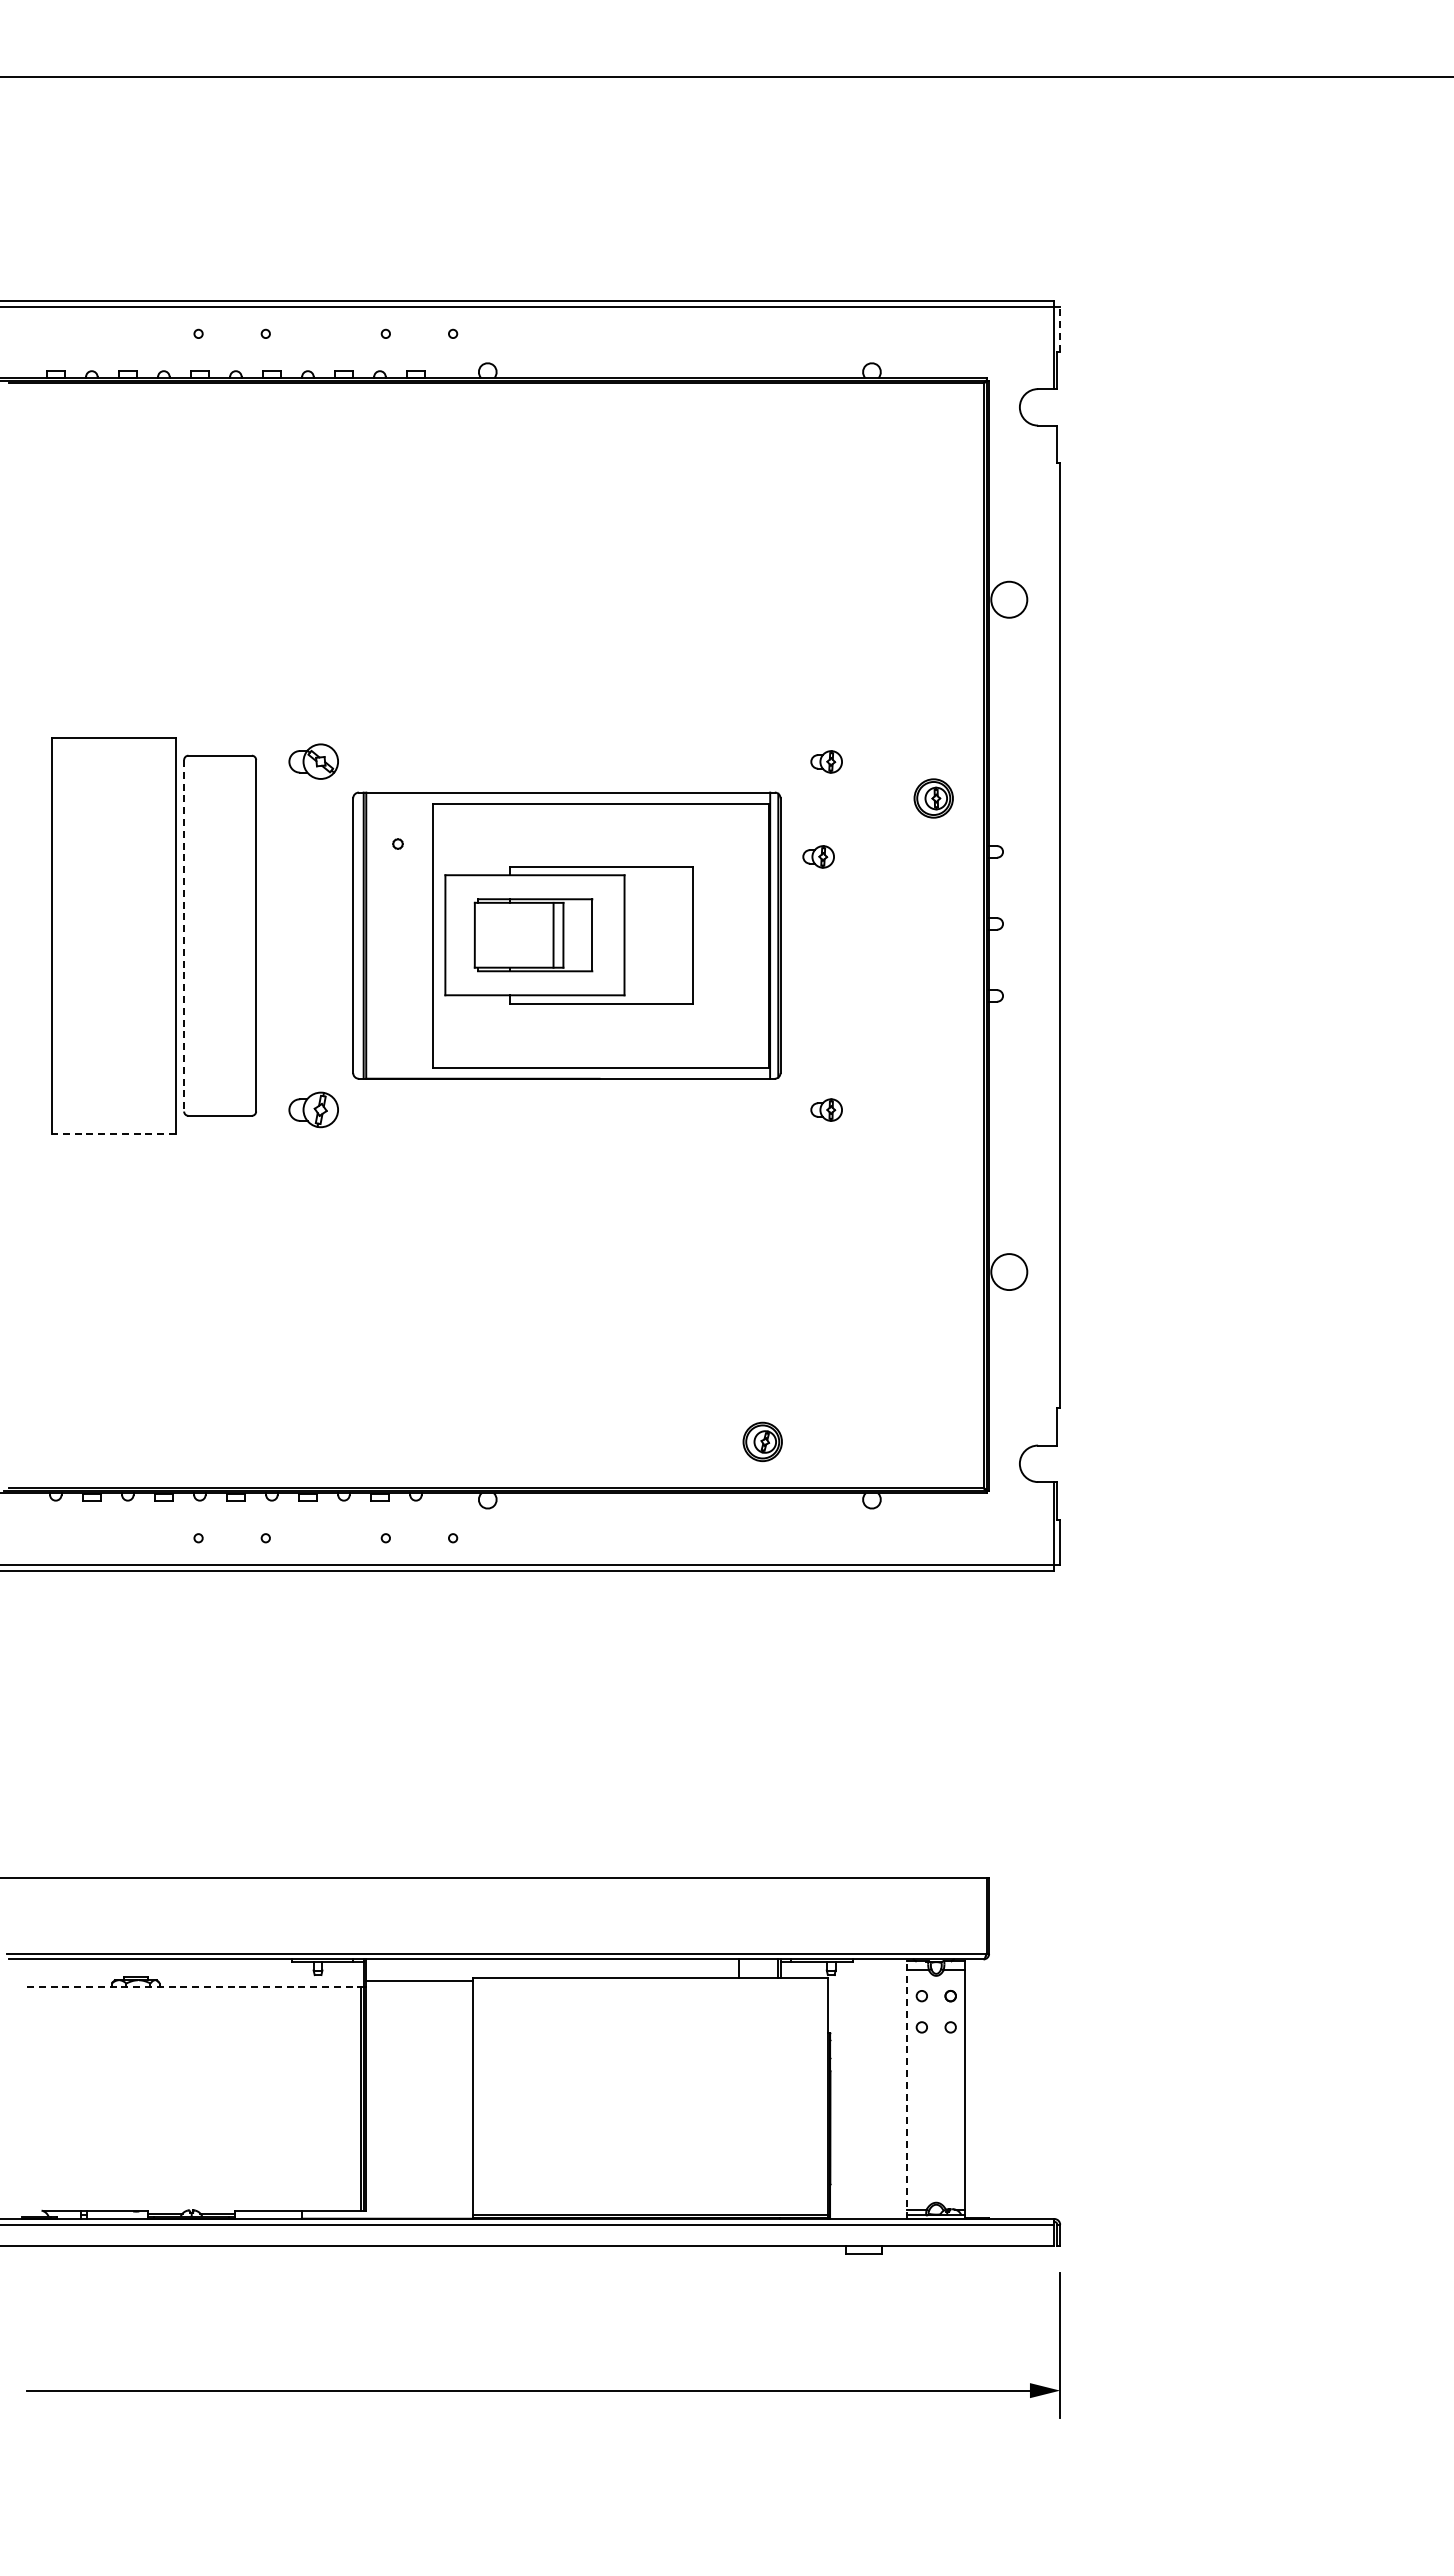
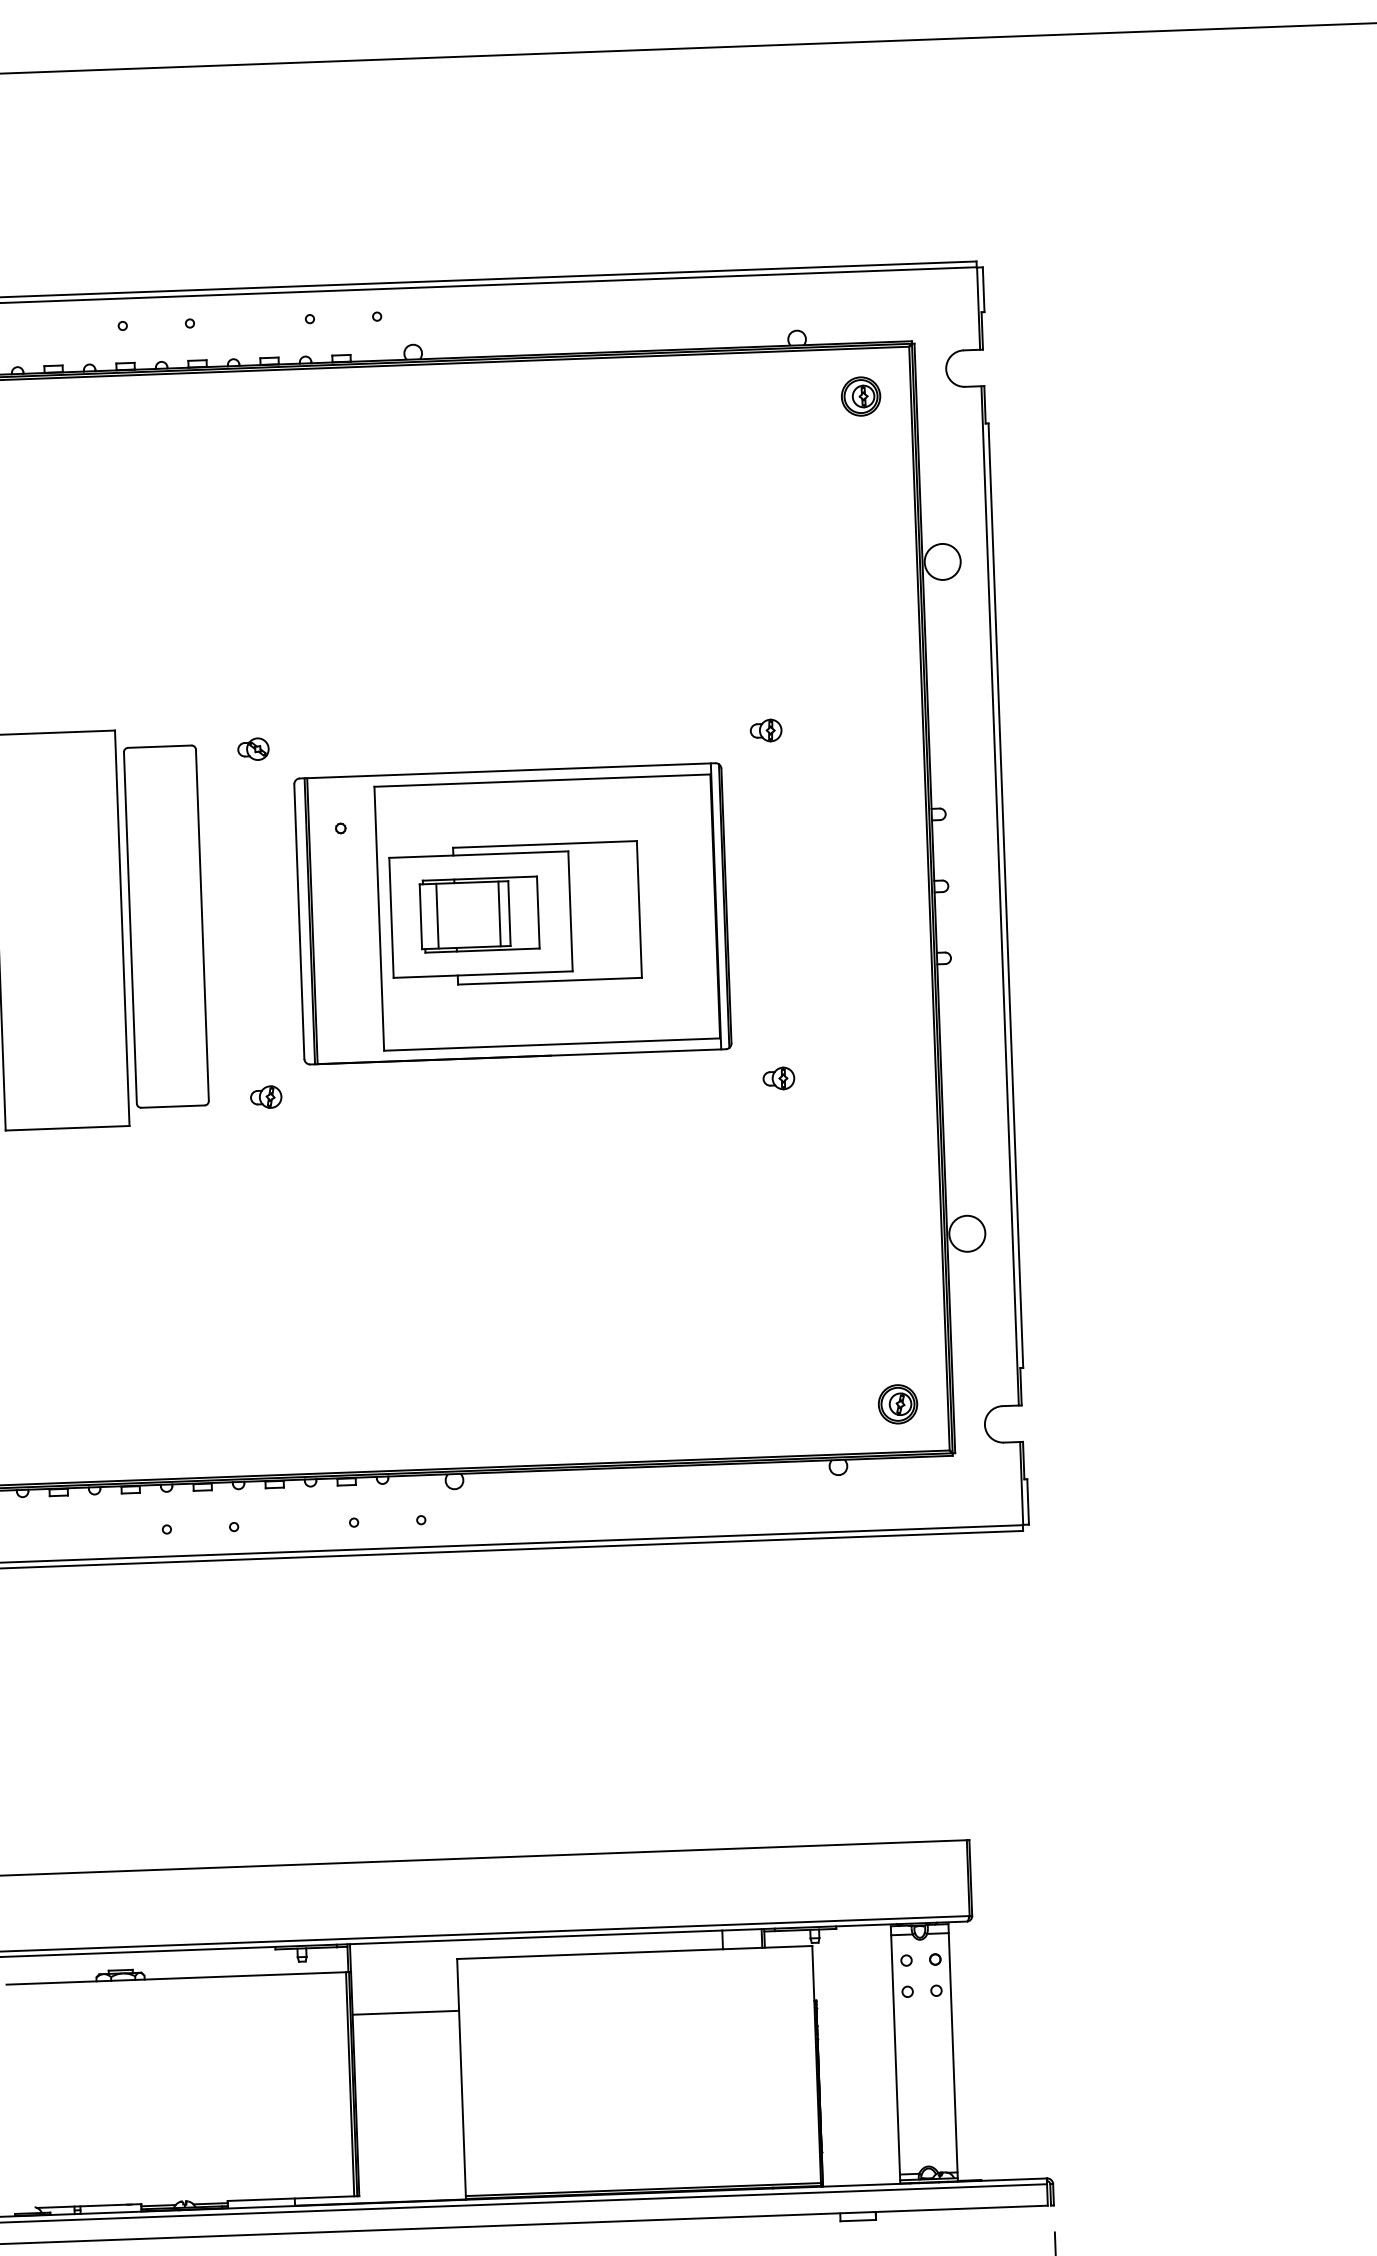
line: (1060, 328) -> (983, 288), dashed -> solid
part: (313, 761) -> (253, 749), size x0.62
part: (933, 798) -> (860, 396), moved
part: (818, 856) -> (761, 825), removed
line: (491, 934) -> (437, 915), added
line: (184, 935) -> (130, 927), dashed -> solid
line: (1054, 935) -> (1000, 895), added
part: (313, 1109) -> (266, 1096), size x0.62
line: (114, 1133) -> (68, 1128), dashed -> solid
part: (762, 1441) -> (897, 1403), moved
line: (419, 1980) -> (405, 2012), moved
line: (192, 1987) -> (177, 1978), dashed -> solid
line: (907, 2089) -> (895, 2054), dashed -> solid

